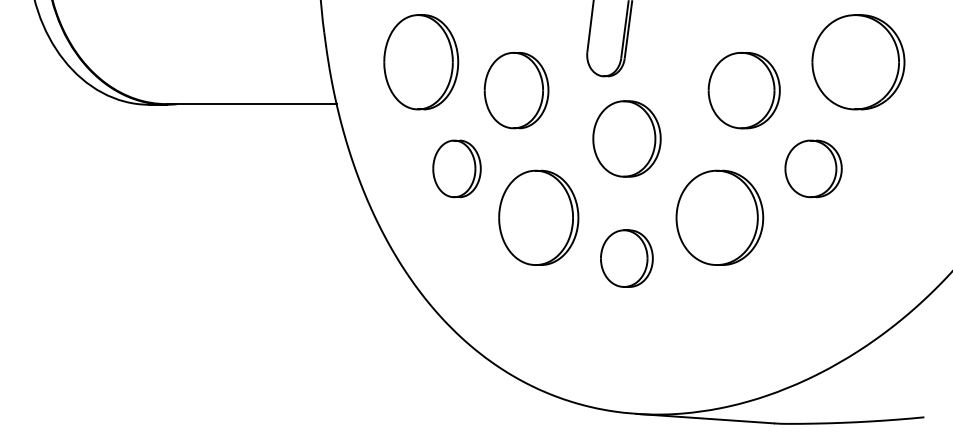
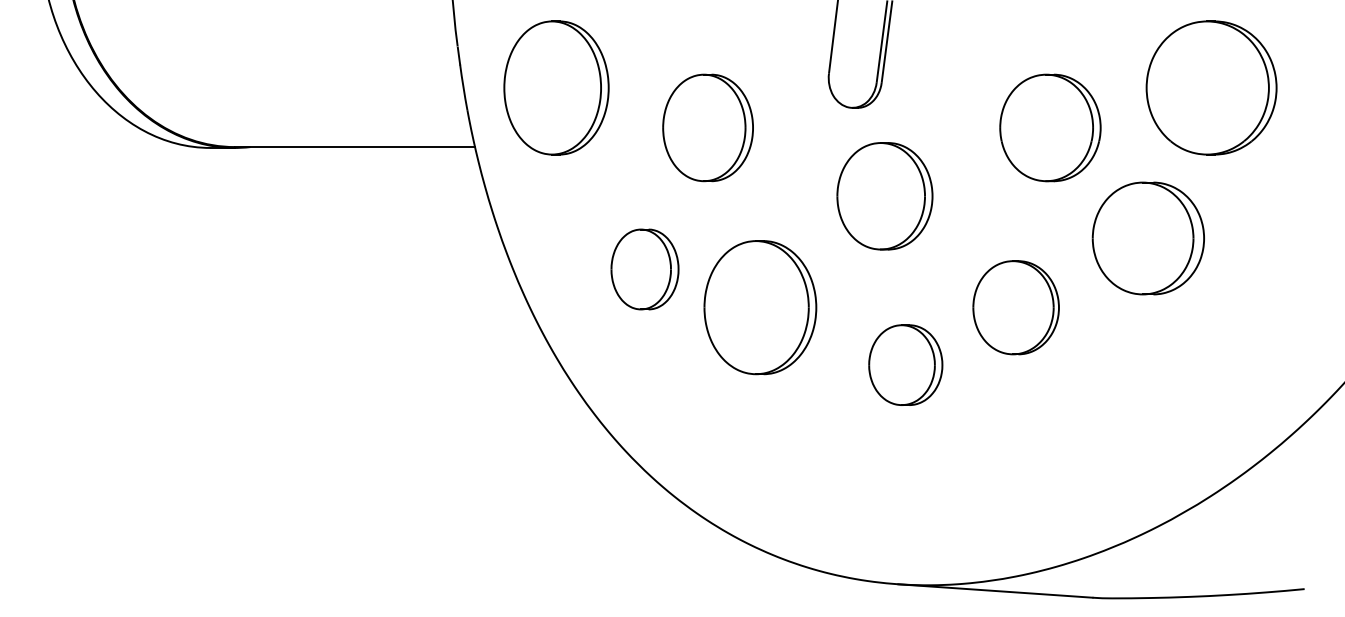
part: (421, 61) -> (556, 87), moved
part: (516, 90) -> (707, 127), moved
part: (456, 168) -> (644, 269), moved
part: (813, 168) -> (1147, 238), size x1.4
part: (720, 217) -> (1016, 307), size x0.7
part: (626, 258) -> (905, 364), moved

